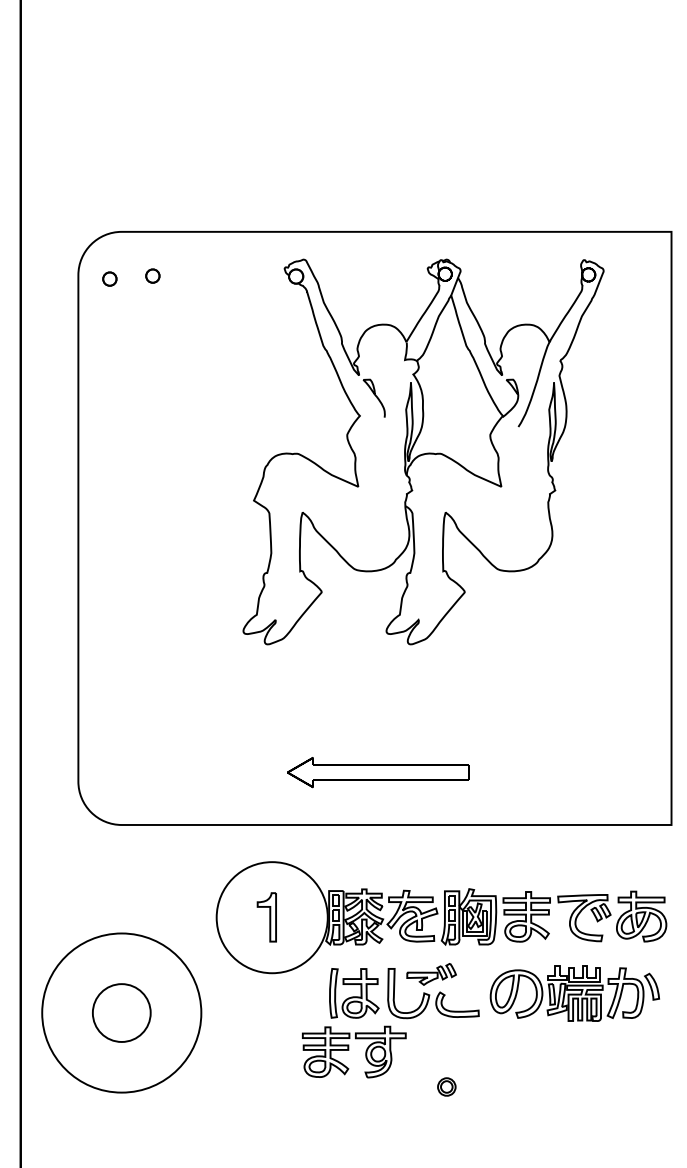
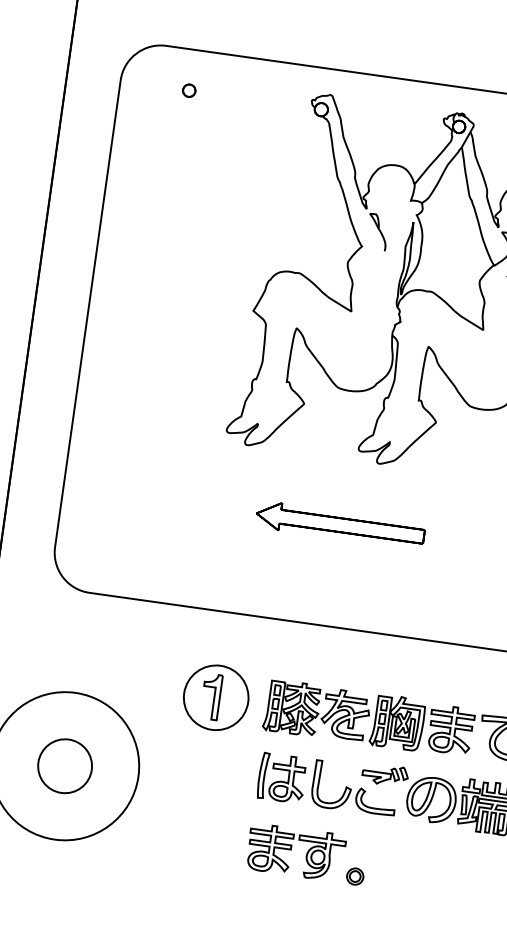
circle: (109, 278) -> (148, 87), removed
part: (378, 772) -> (340, 525), moved
circle: (271, 917) -> (215, 697), size x0.62
part: (431, 974) -> (385, 774), moved
part: (354, 1051) -> (296, 851), moved

